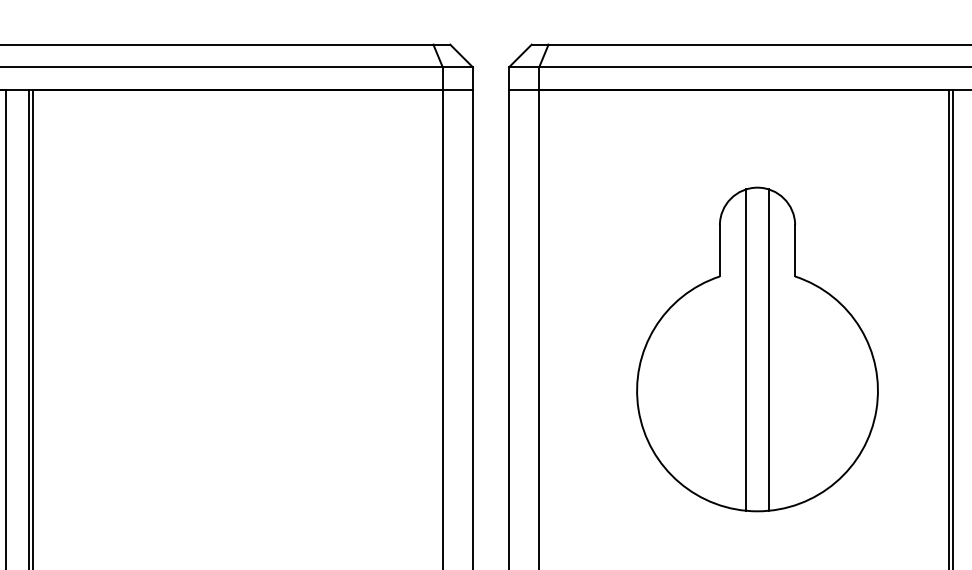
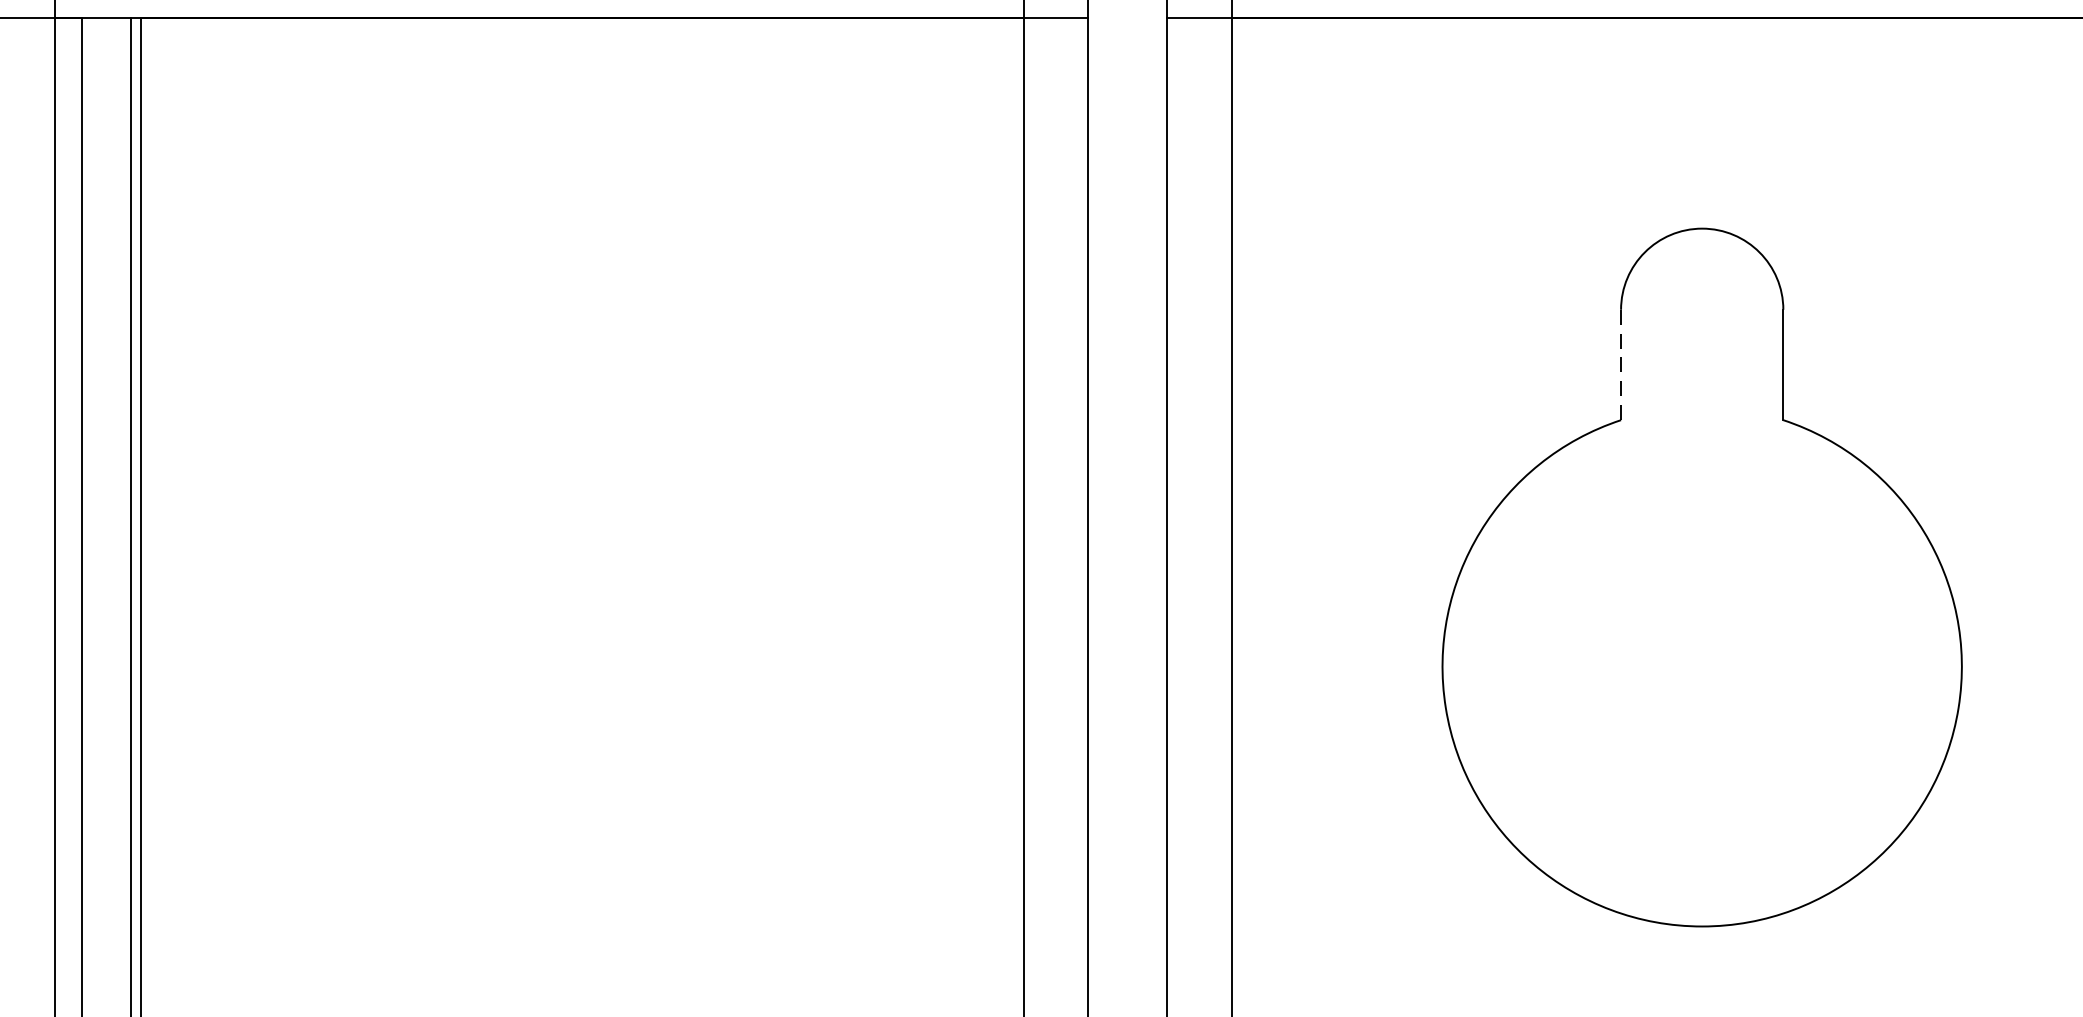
line: (719, 250) -> (1620, 364), solid -> dashed
line: (746, 349) -> (1678, 577), removed
line: (768, 349) -> (1725, 577), removed

